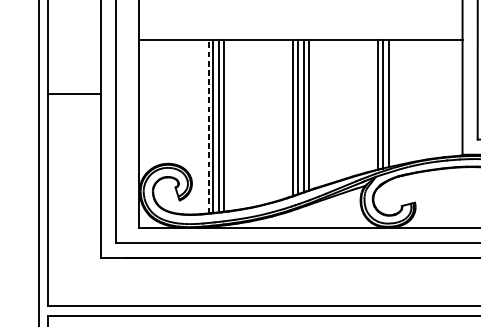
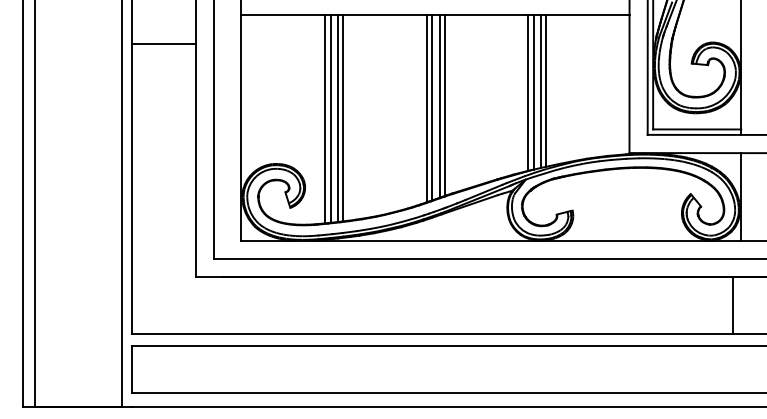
line: (74, 94) -> (164, 43), moved
line: (393, 102) -> (546, 90), added
line: (208, 125) -> (325, 118), dashed -> solid

